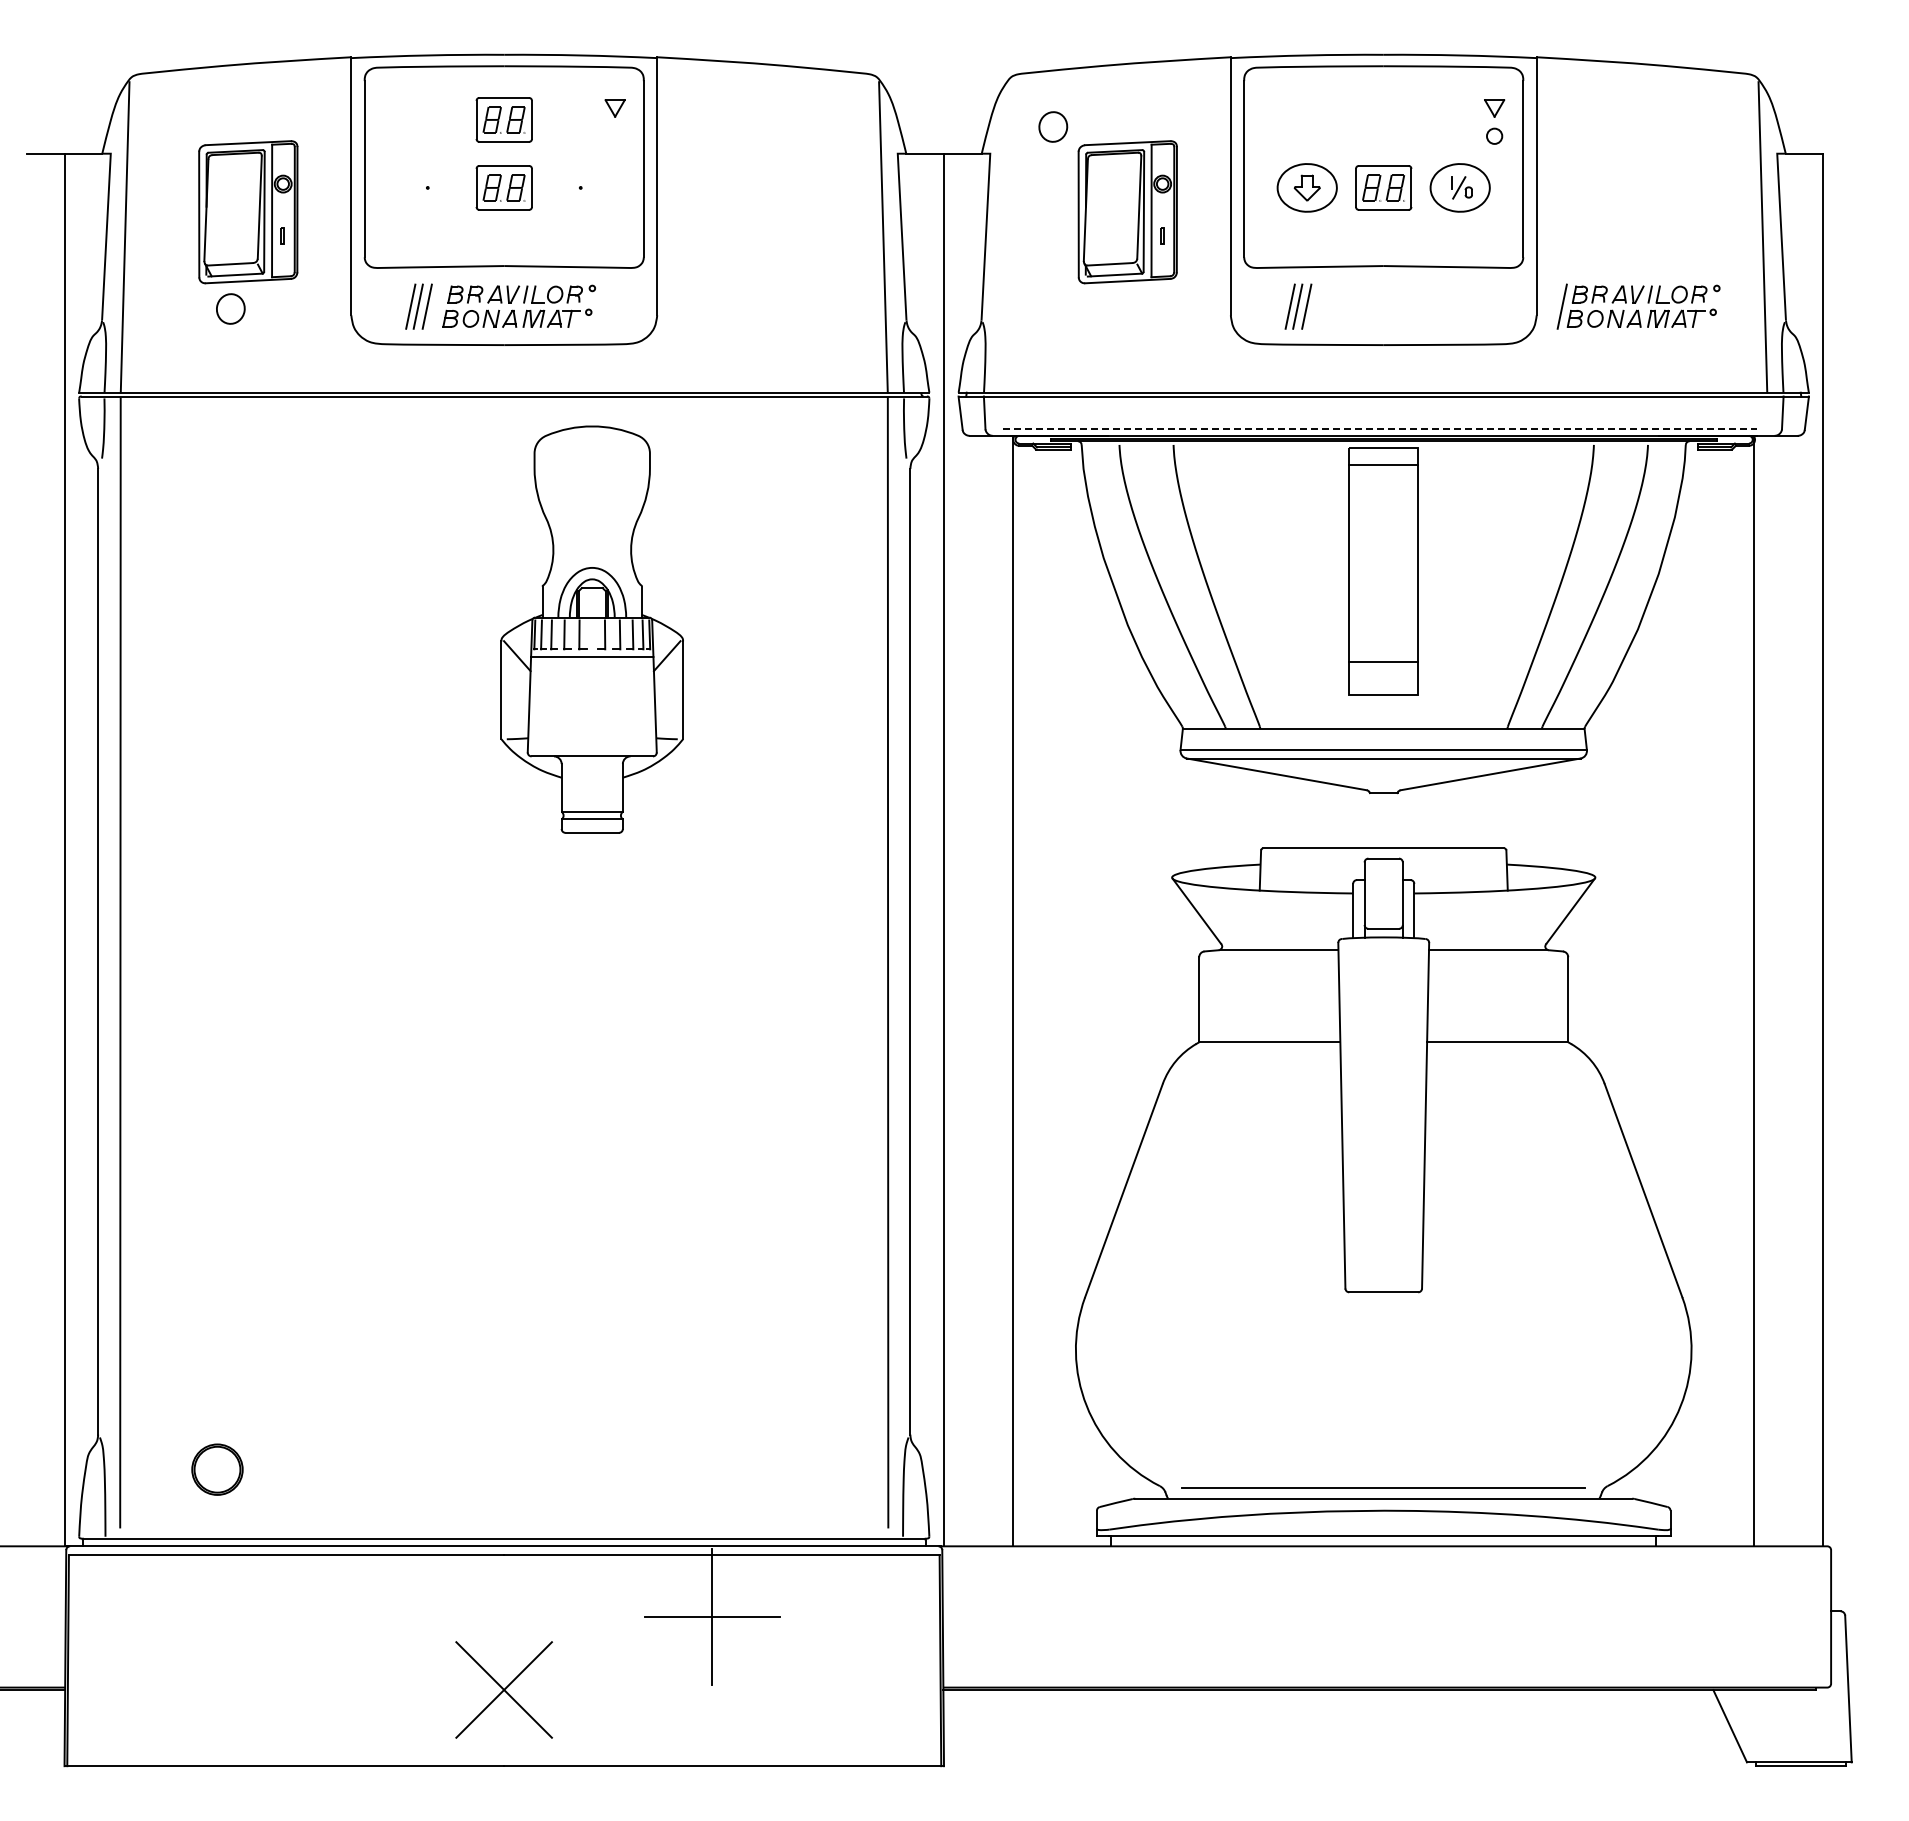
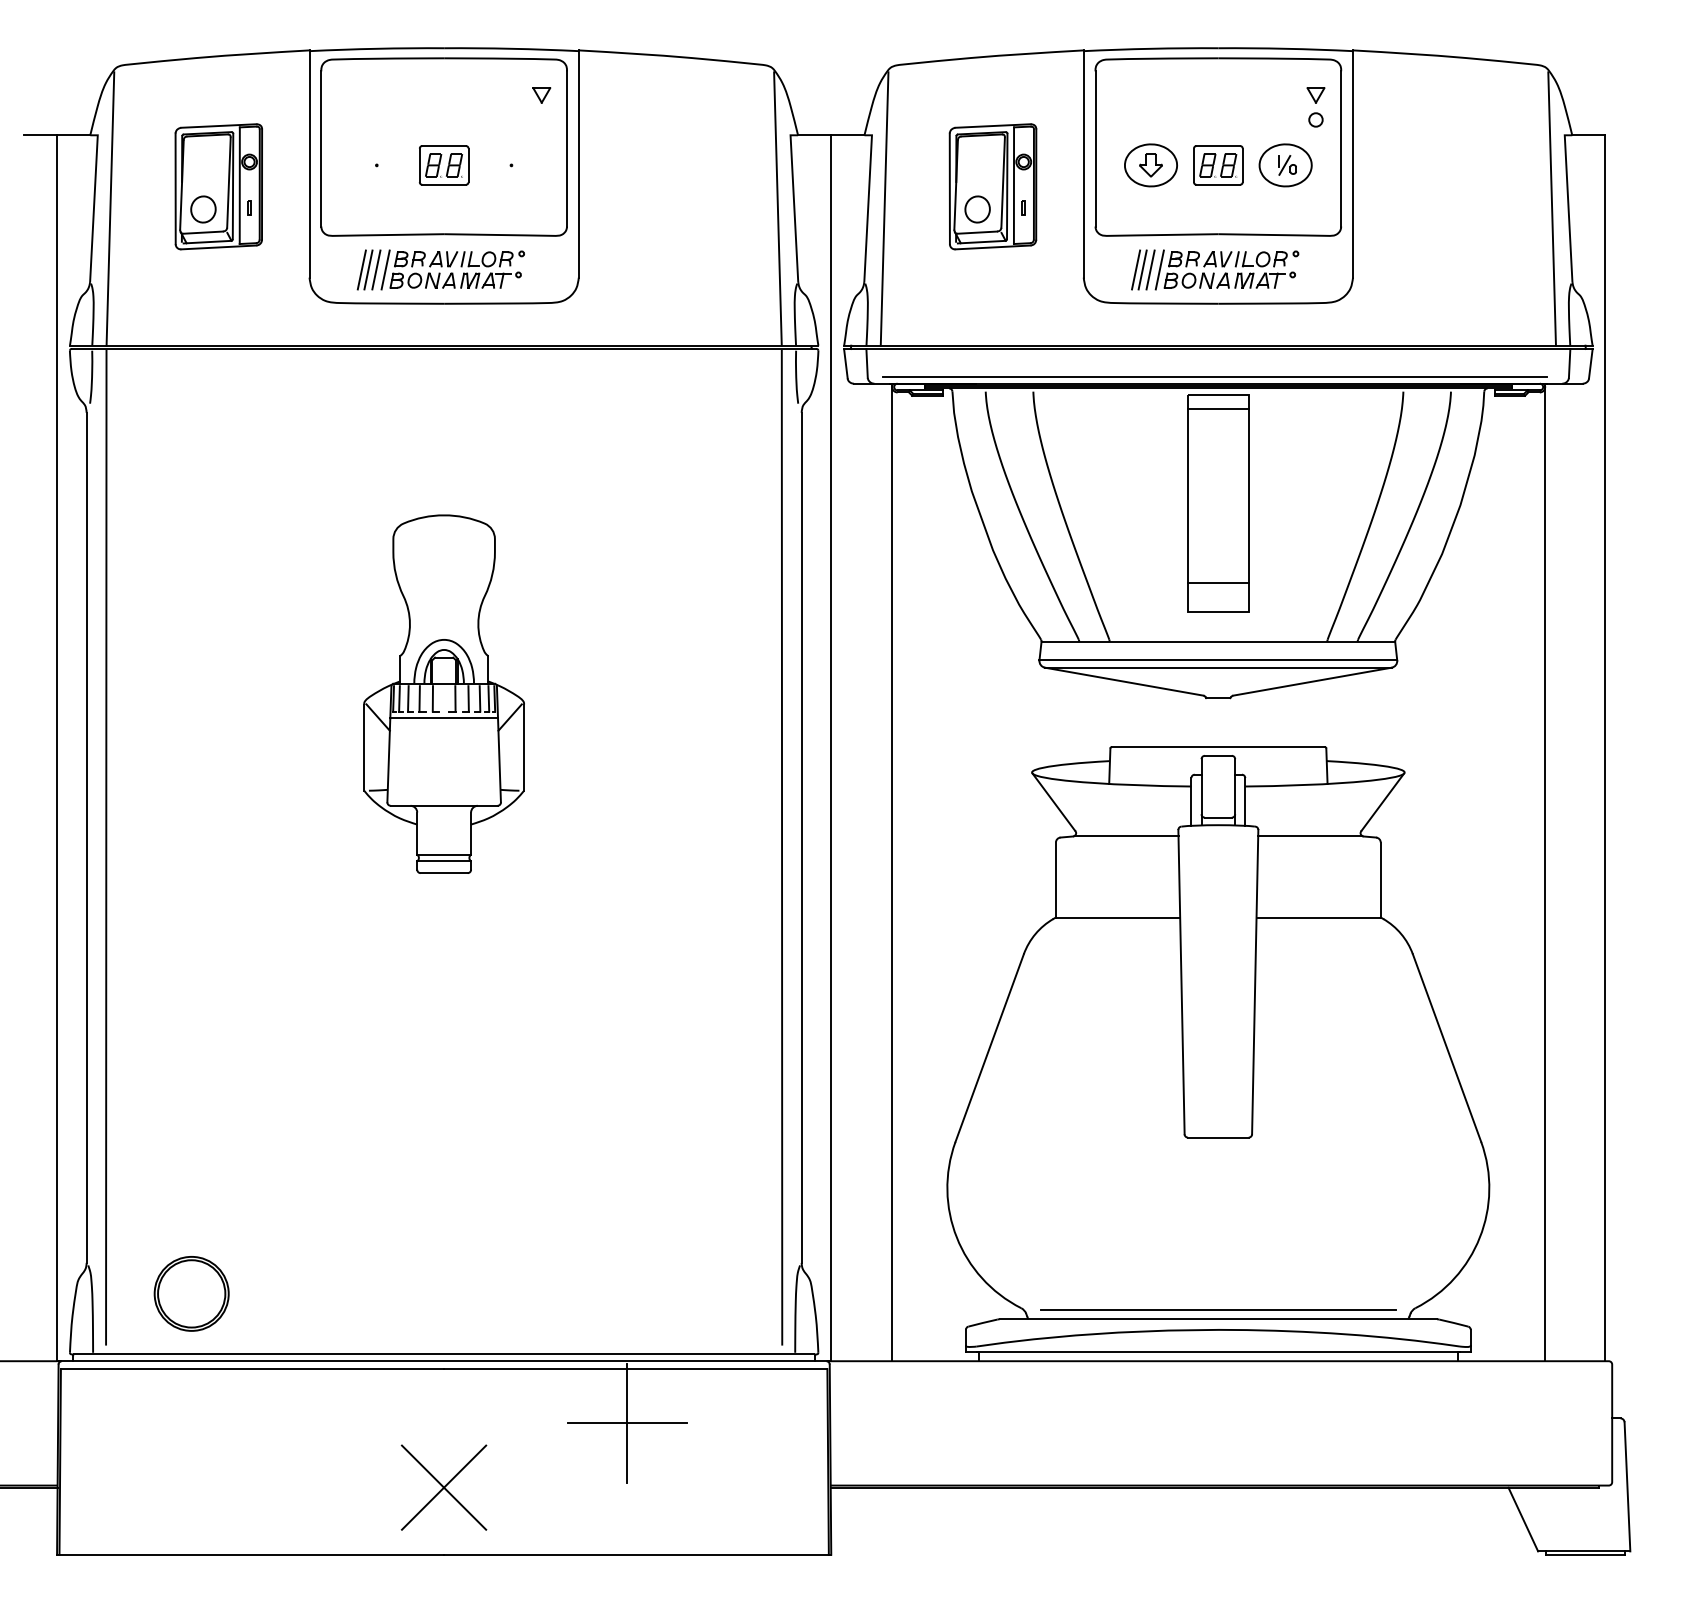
part: (503, 119) -> (443, 105), removed
part: (1053, 126) -> (977, 209), moved
line: (1004, 237) -> (884, 209), added
line: (437, 306) -> (385, 269), added
part: (1638, 306) -> (1226, 269), moved
part: (230, 308) -> (203, 209), moved
line: (1380, 428) -> (1215, 377), dashed -> solid
part: (591, 629) -> (443, 694), moved
part: (217, 1469) -> (191, 1293), size x1.67

